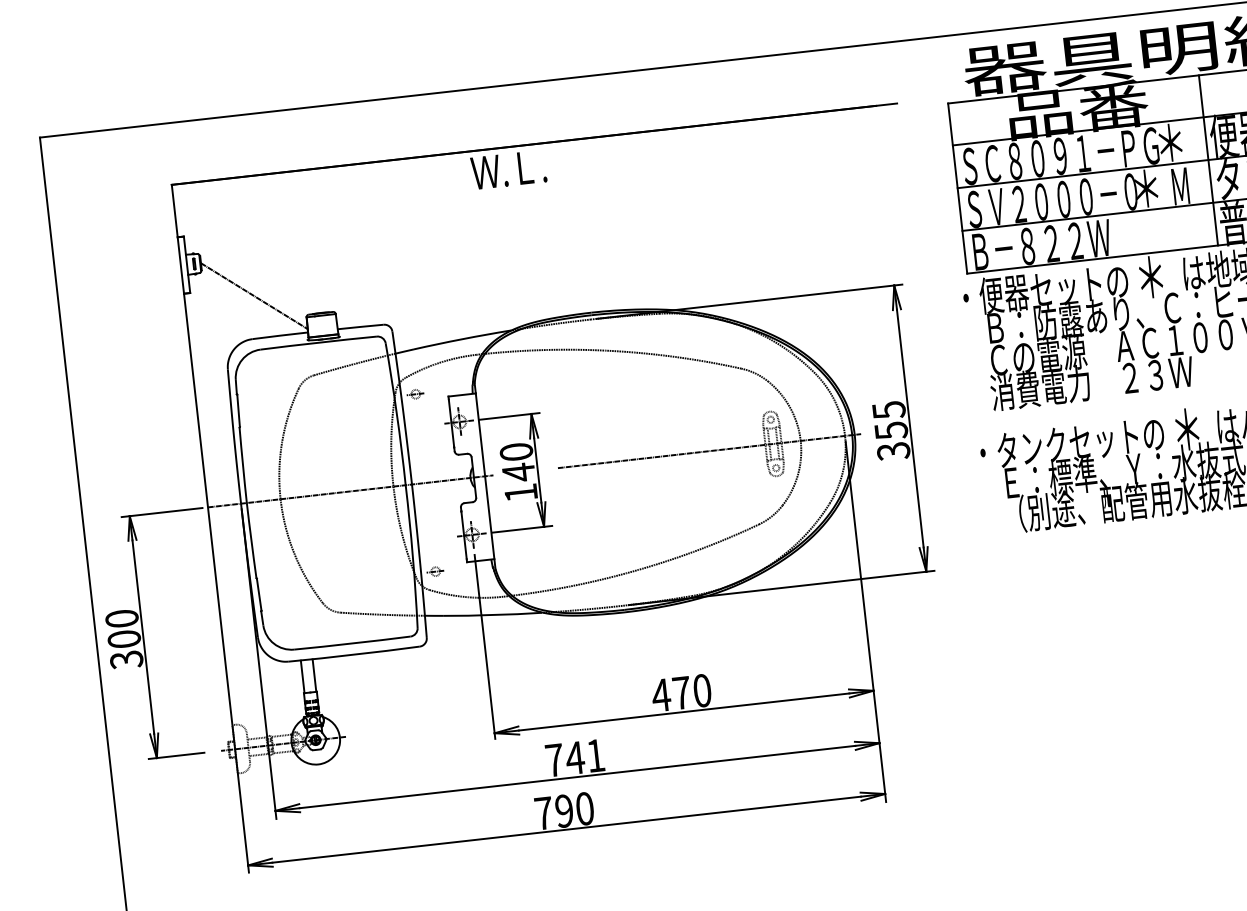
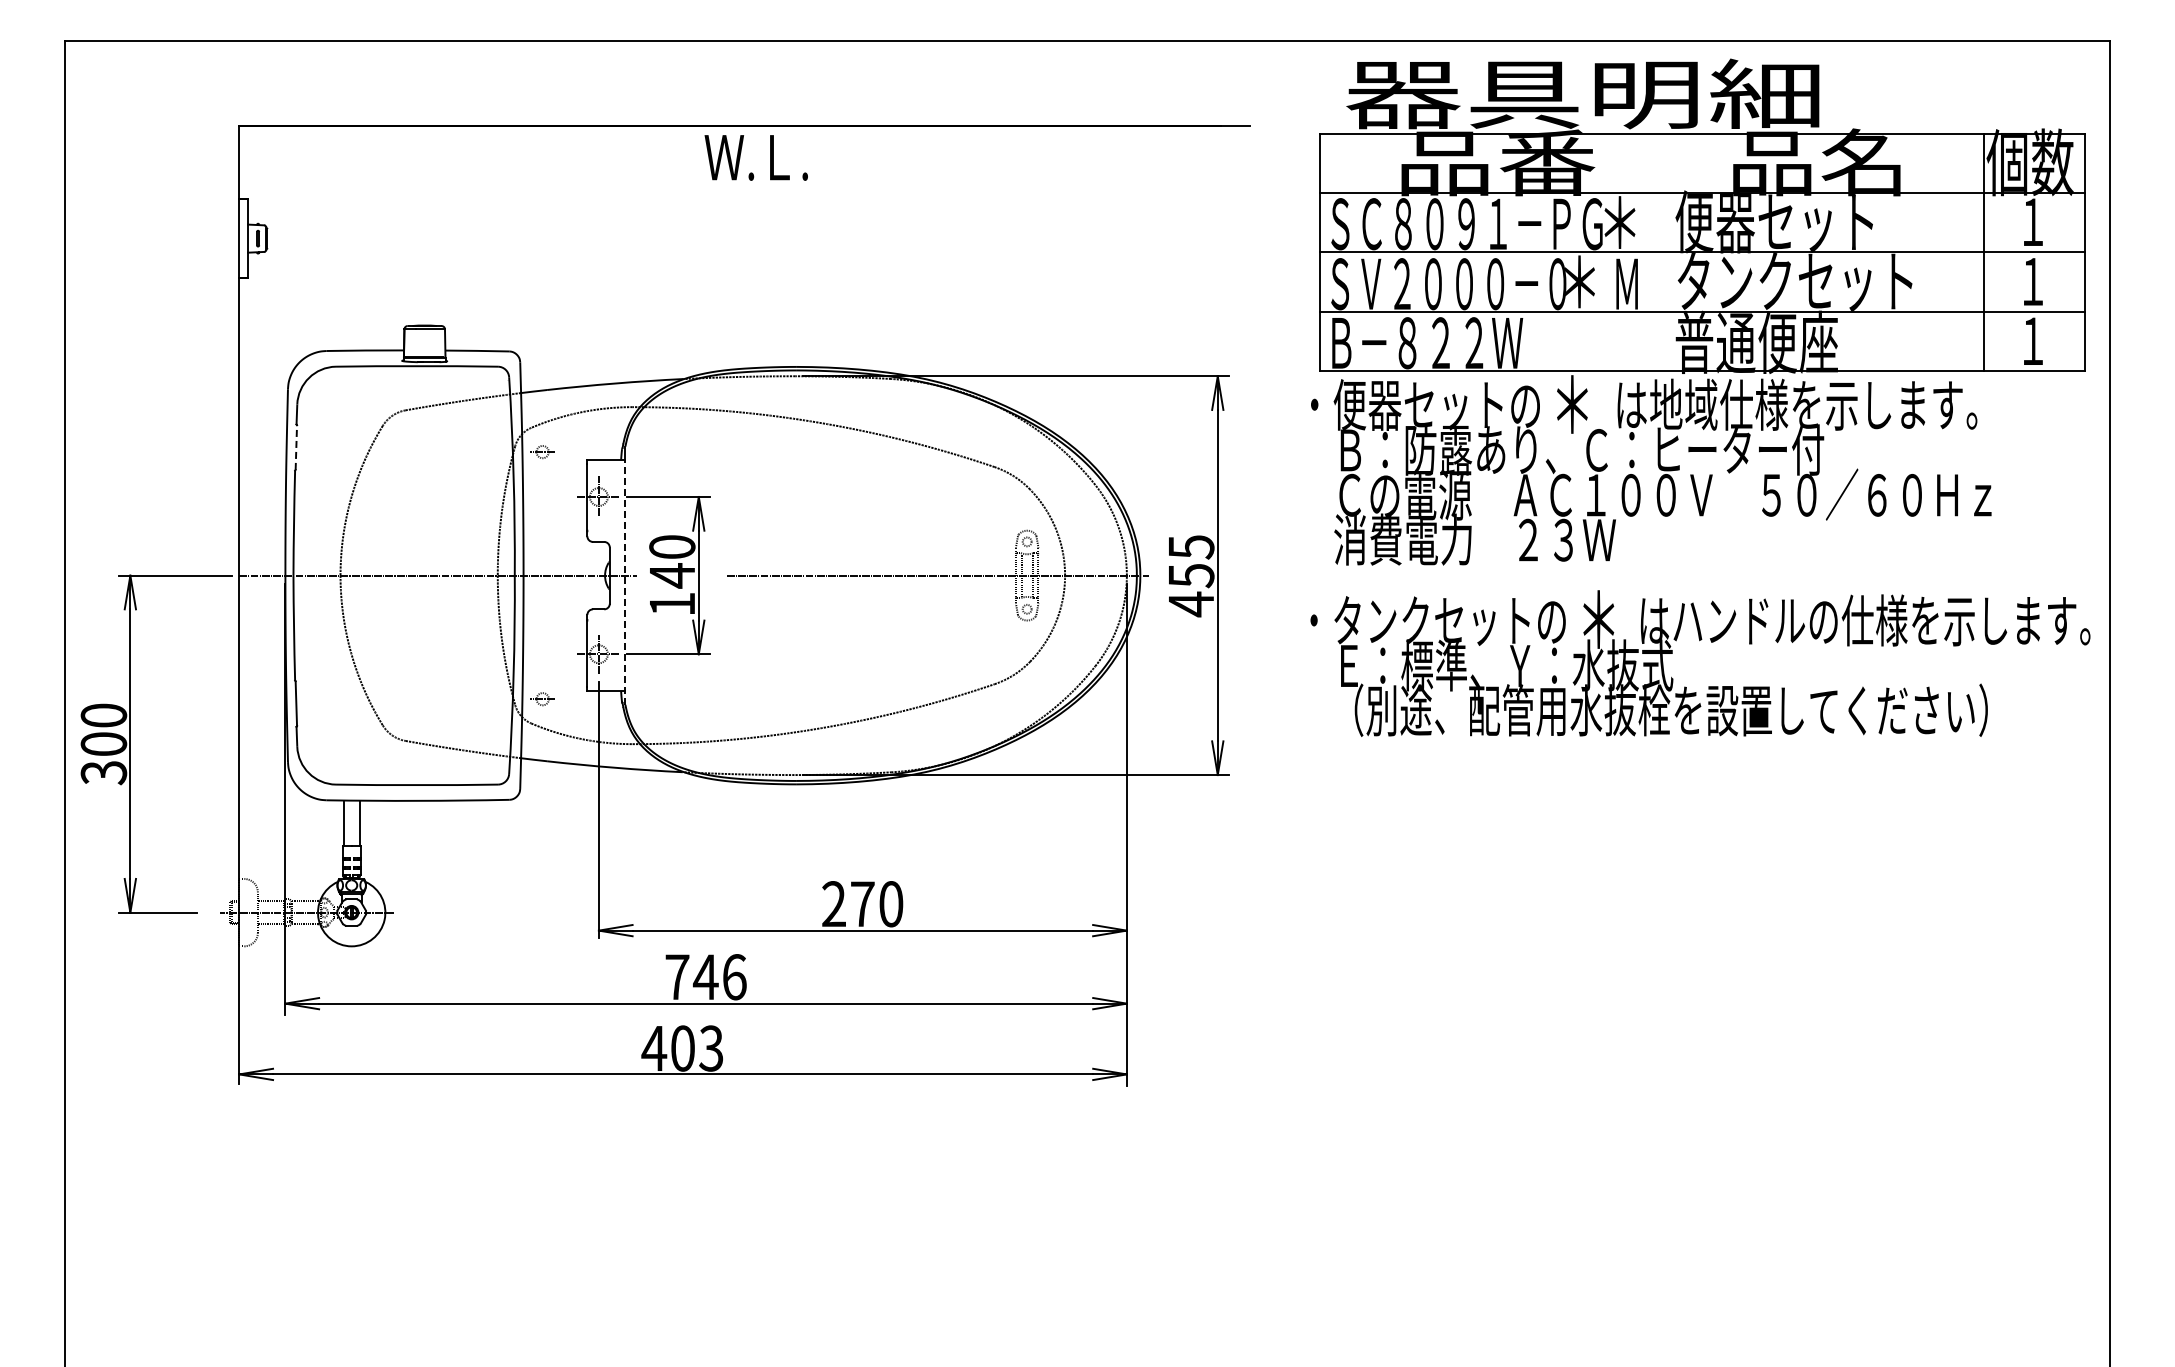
line: (1208, 160) -> (1669, 252), removed
text: (508, 169) -> (755, 157), moved
line: (254, 295) -> (335, 291), removed
line: (238, 410) -> (296, 447), solid -> dashed
text: (893, 451) -> (1191, 604), 355 -> 455
line: (485, 480) -> (625, 581), solid -> dashed
text: (660, 694) -> (833, 903), 470 -> 270
text: (595, 755) -> (734, 977), 741 -> 746
text: (564, 811) -> (682, 1048), 790 -> 403

